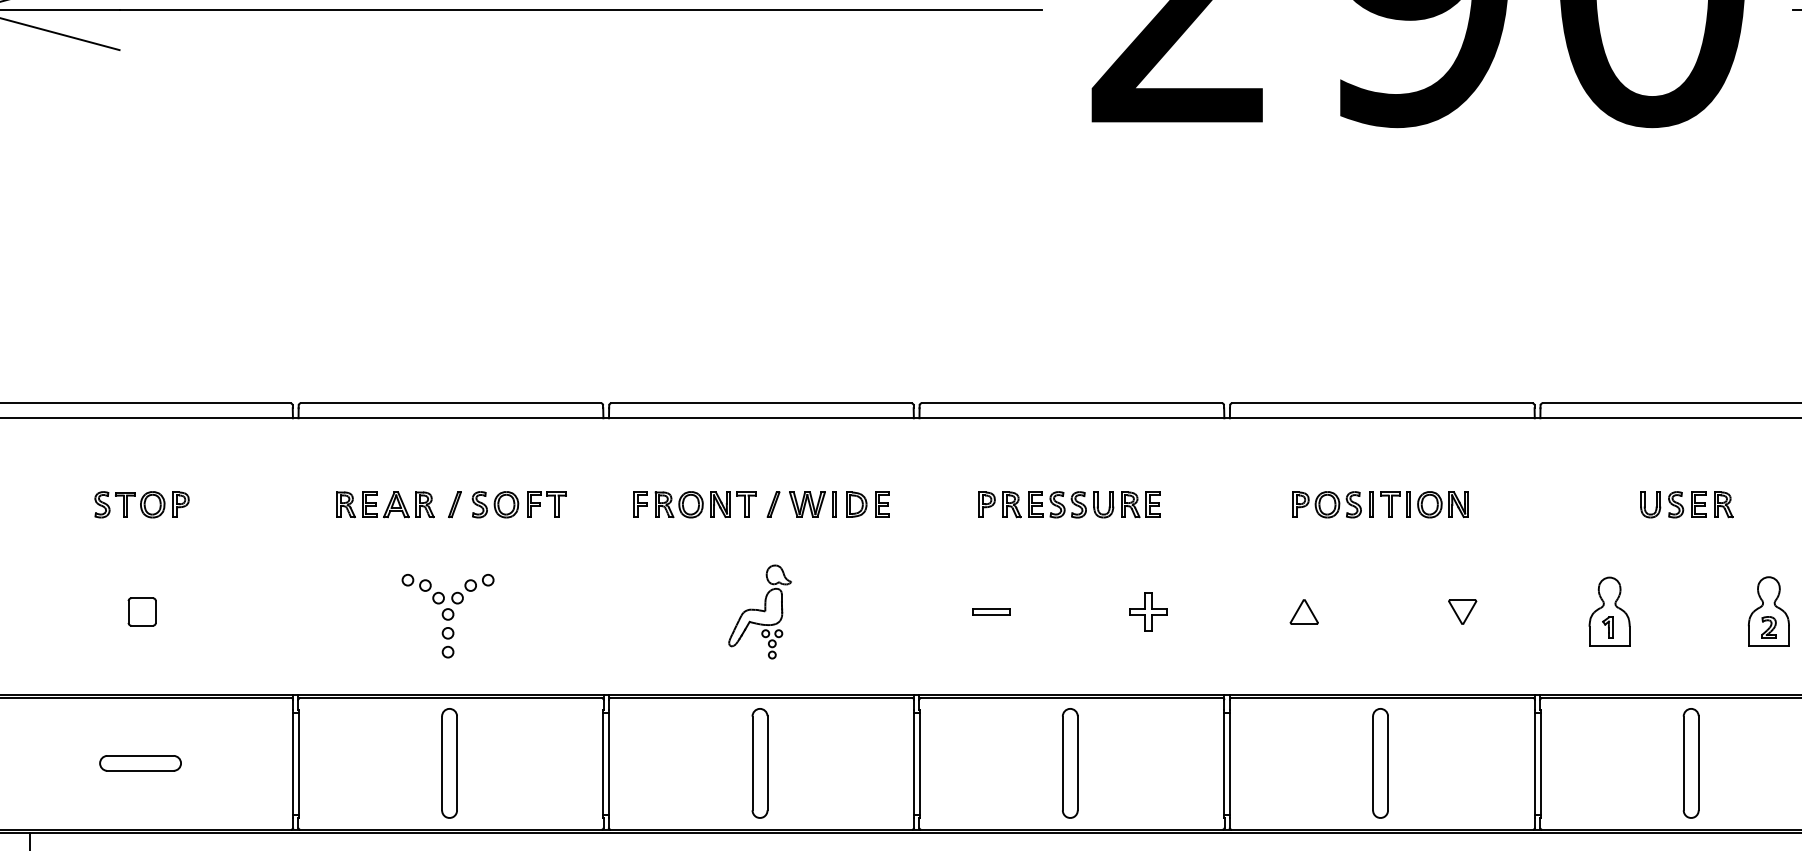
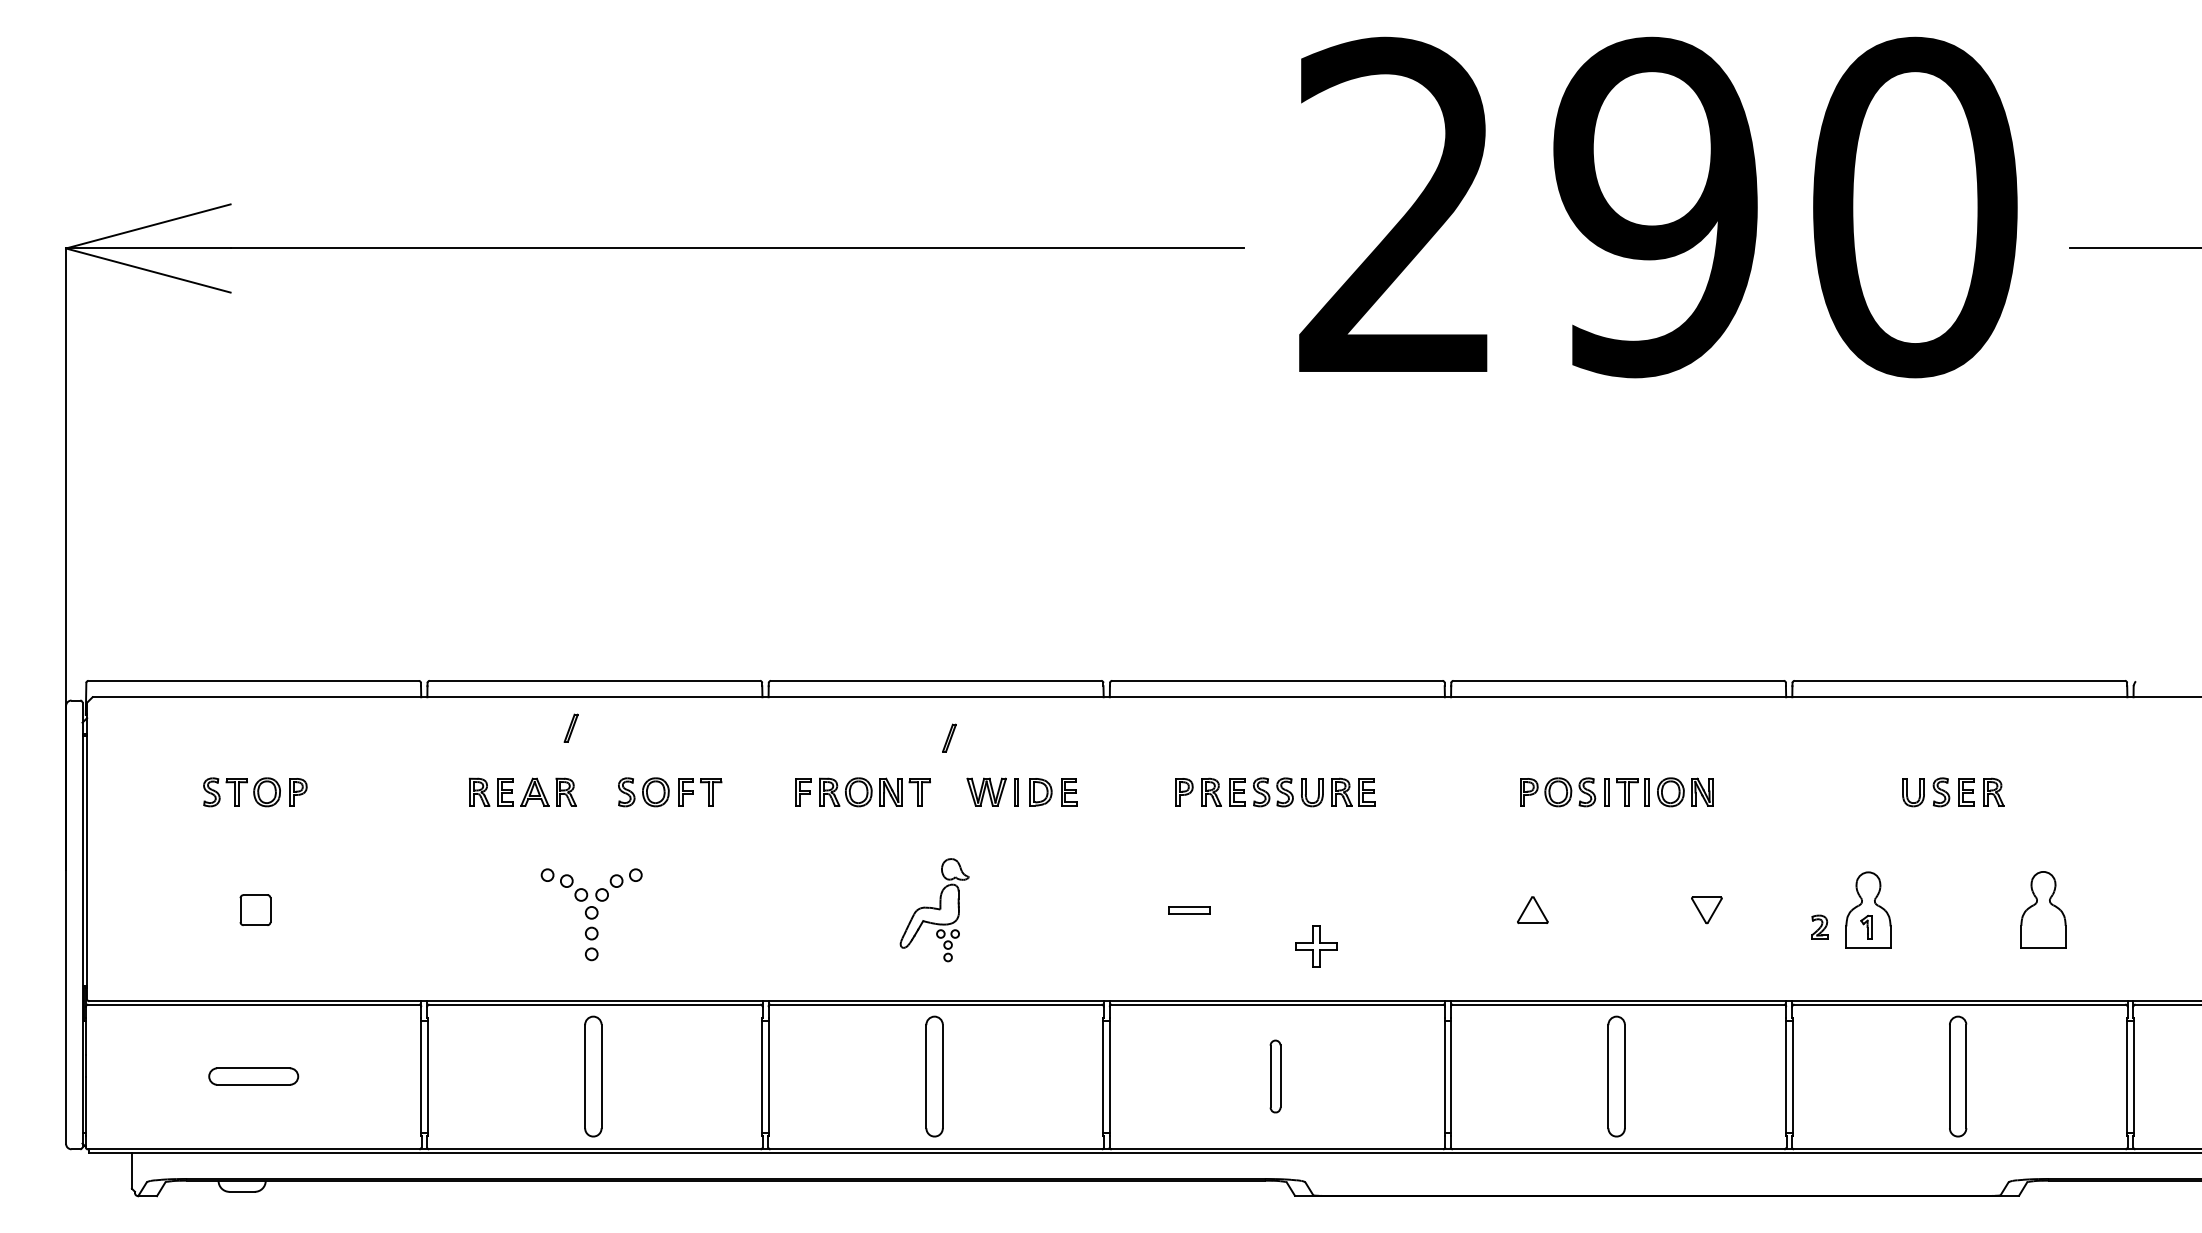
part: (454, 504) -> (570, 727), moved
part: (773, 504) -> (949, 737), moved
part: (1148, 612) -> (1316, 946), moved
part: (1768, 626) -> (1819, 926), moved
part: (1070, 763) -> (1275, 1076), size x0.6

